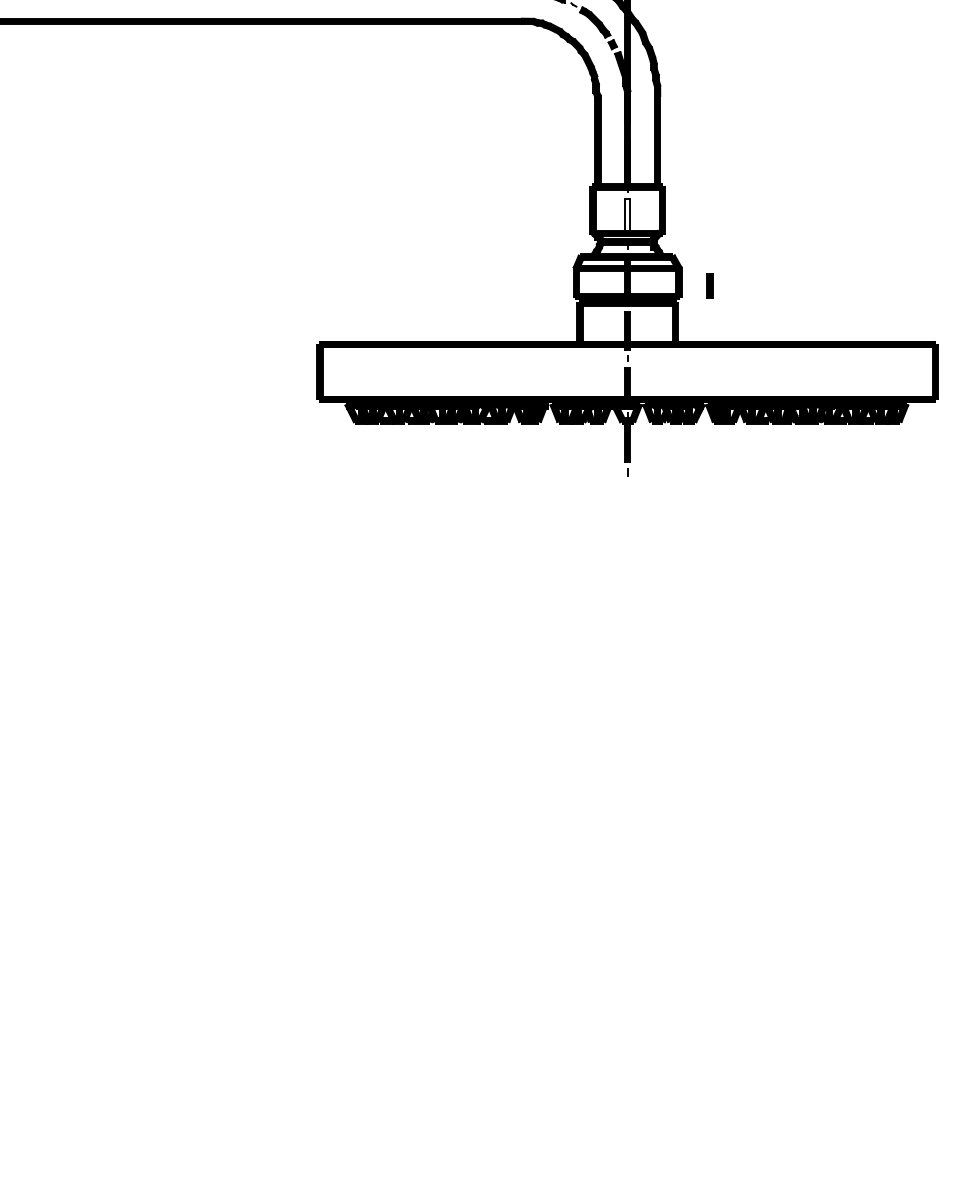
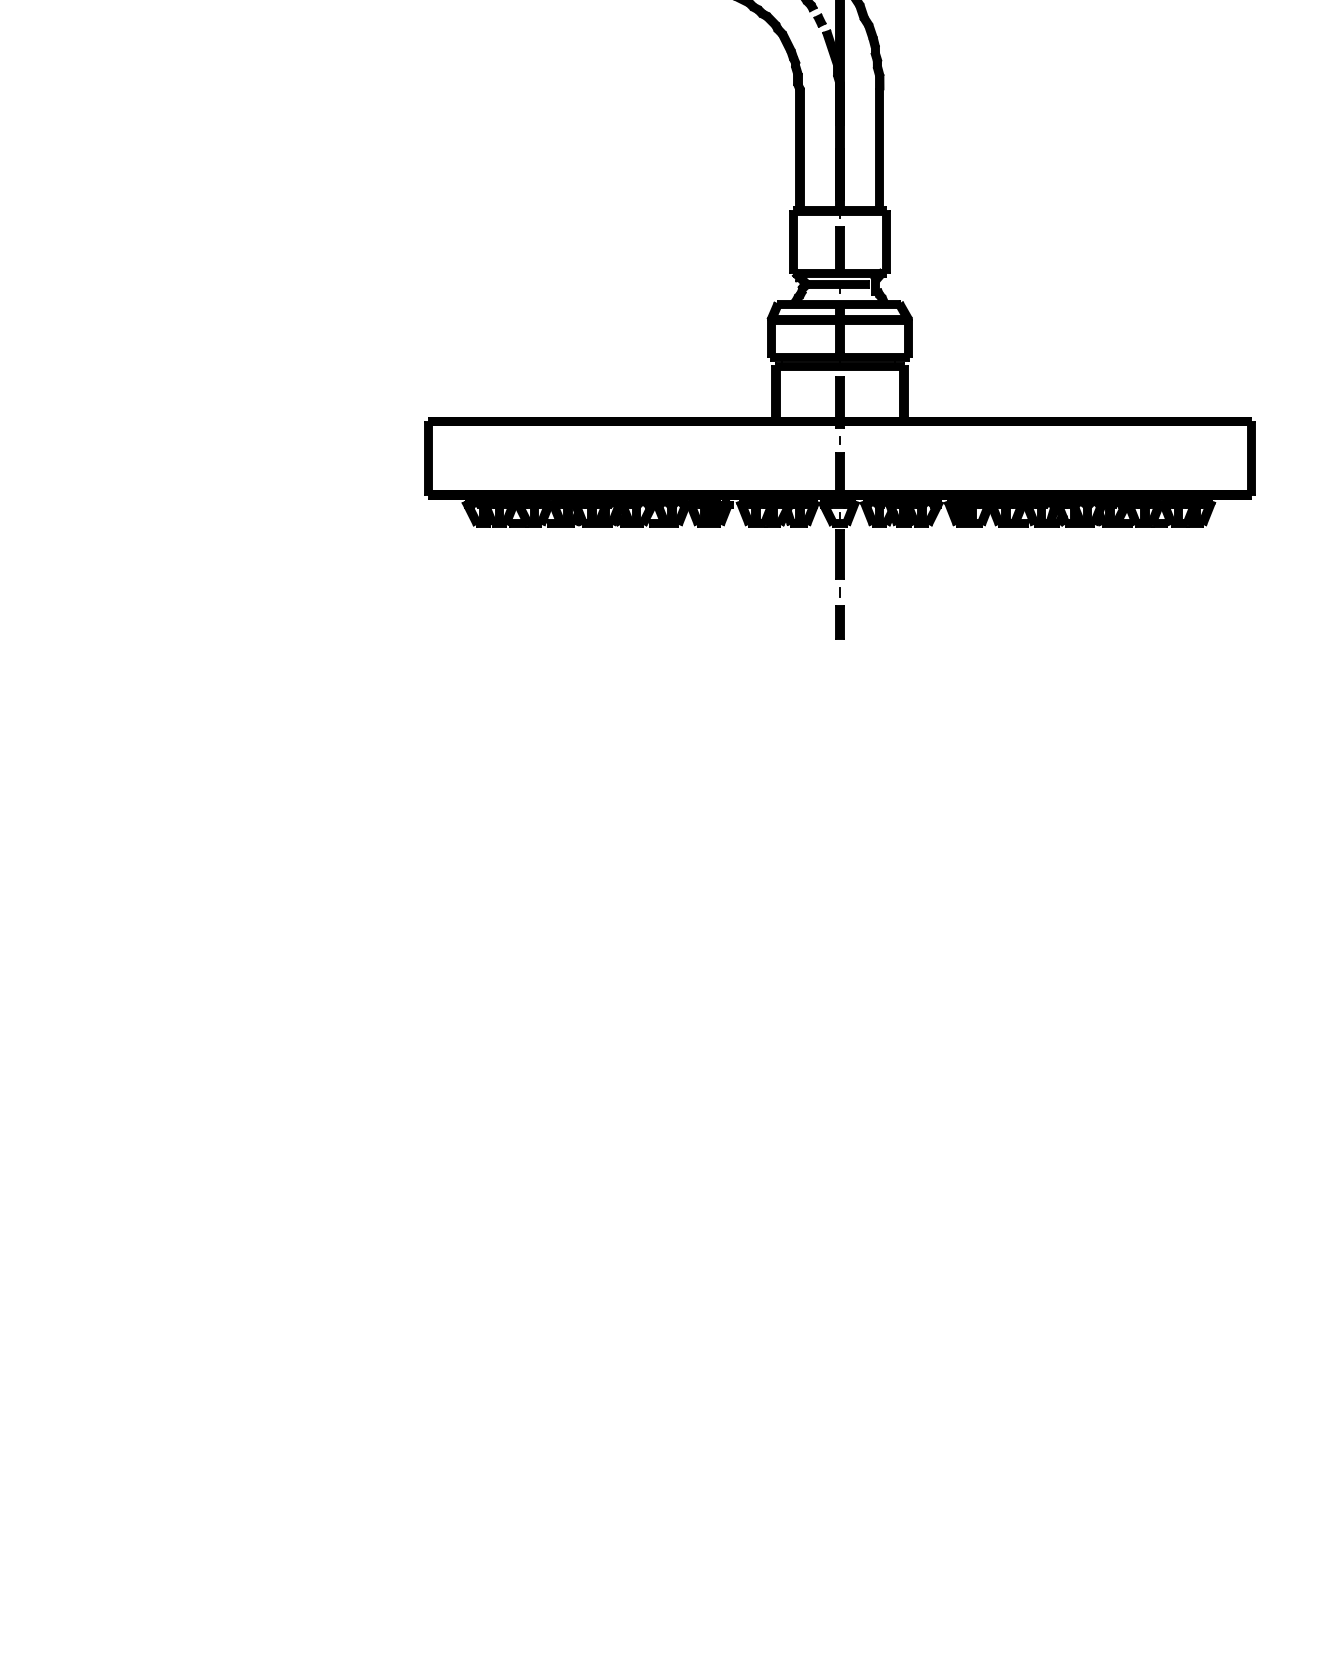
fill: (627, 216) -> (839, 250), added
part: (709, 286) -> (839, 622), moved

